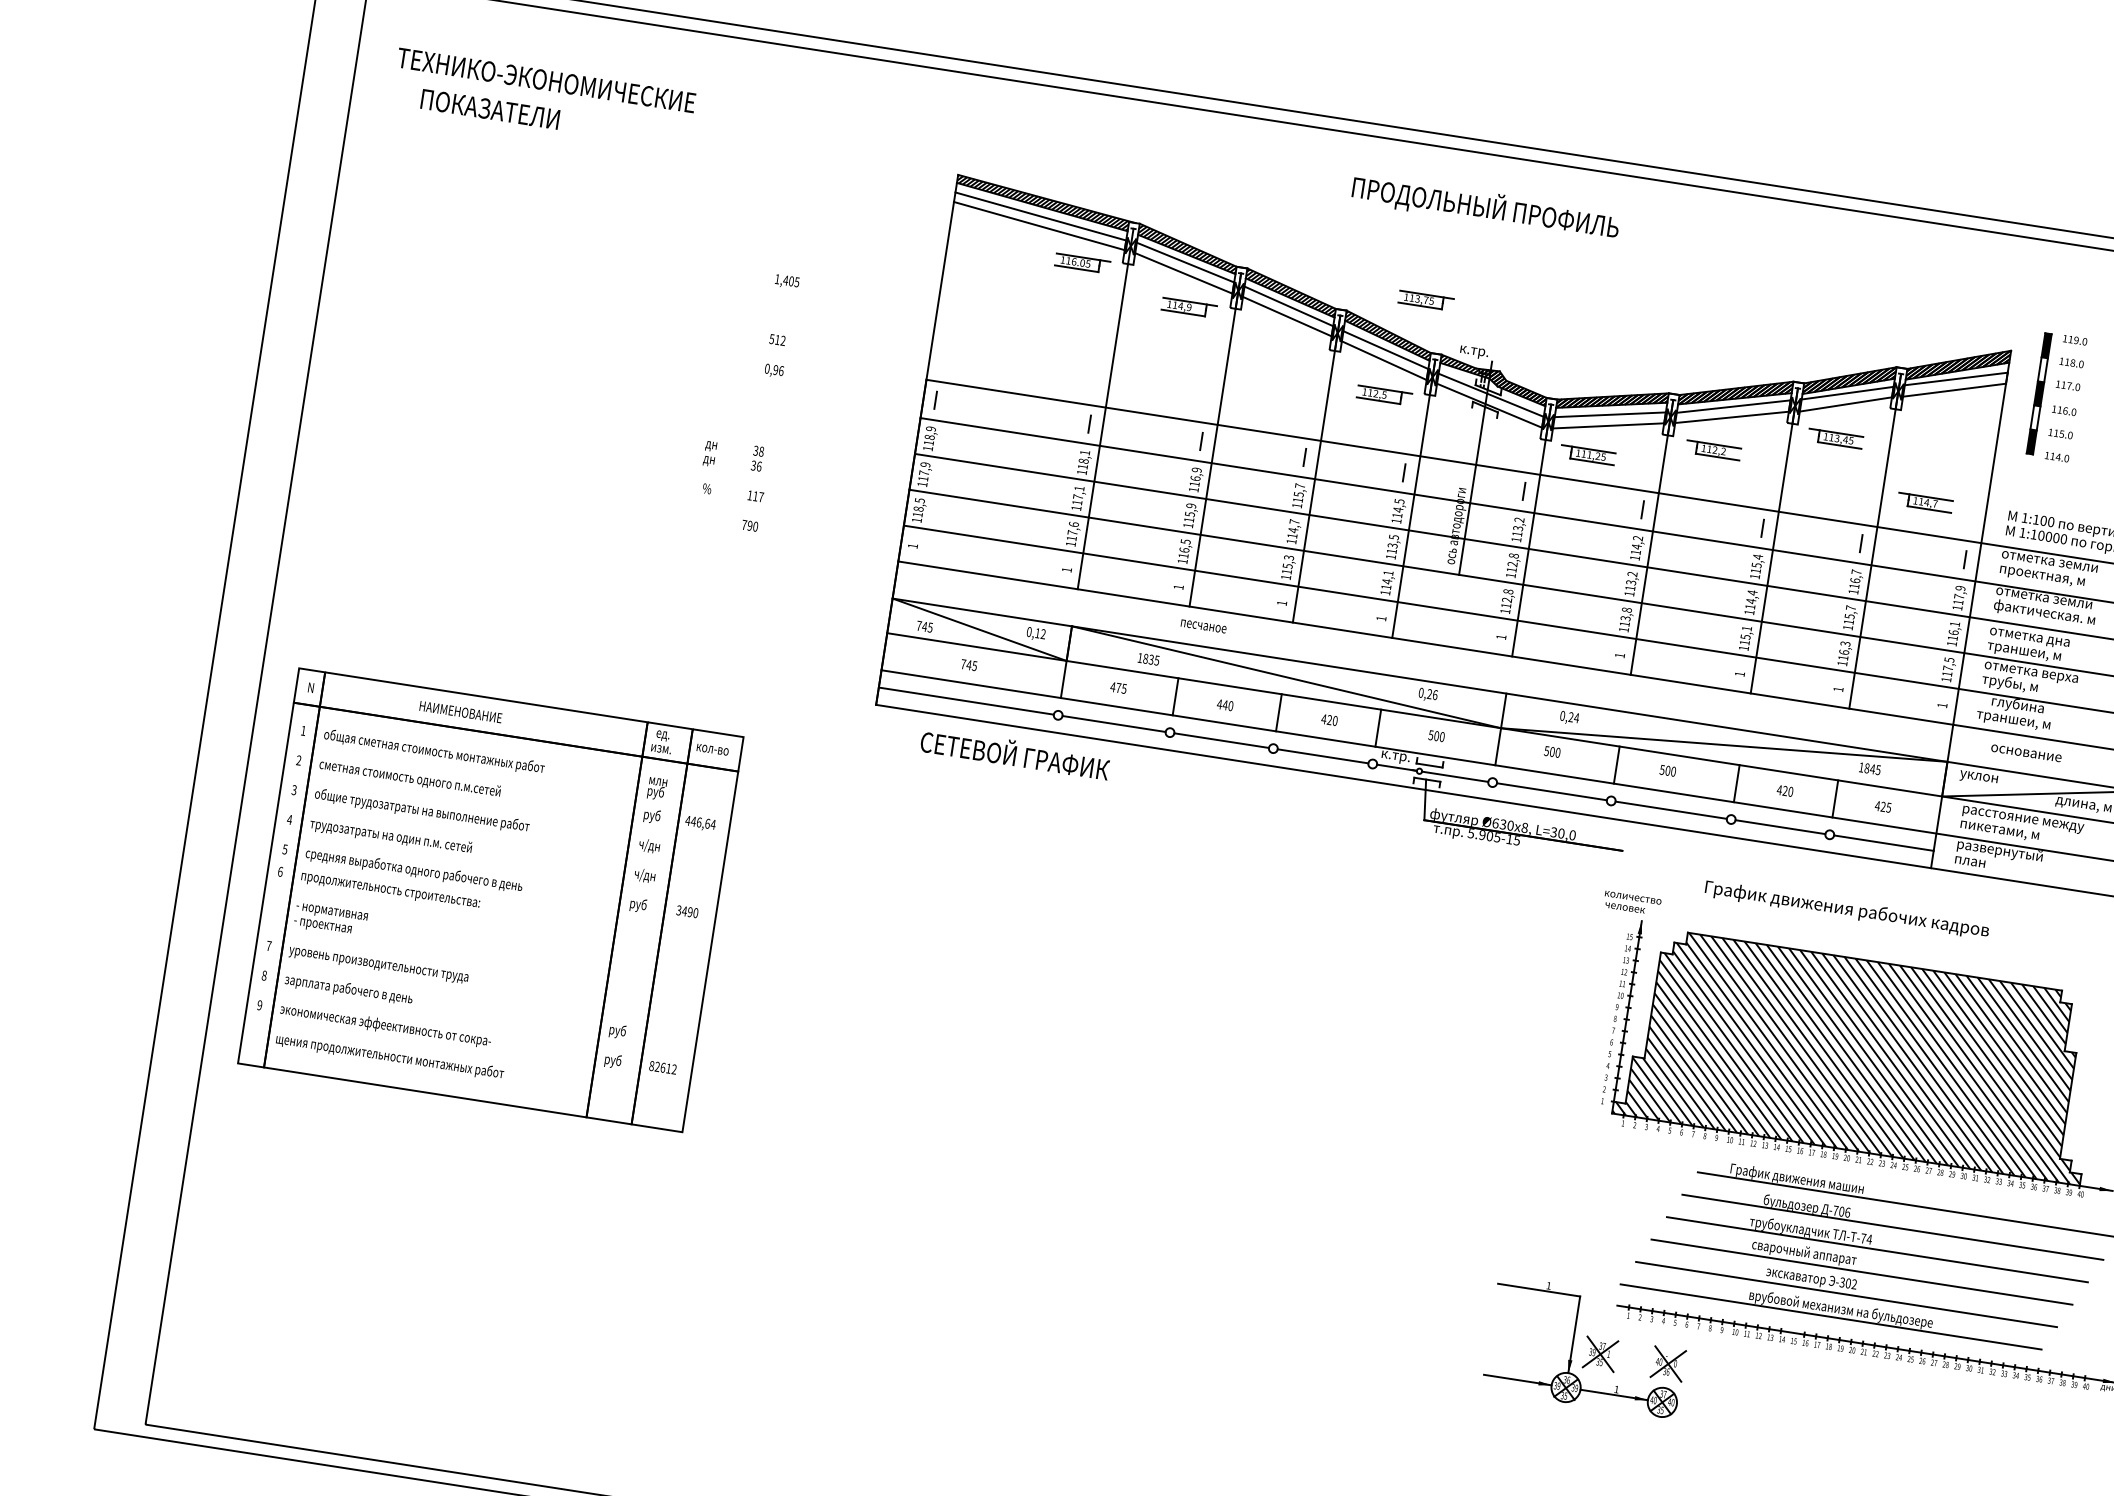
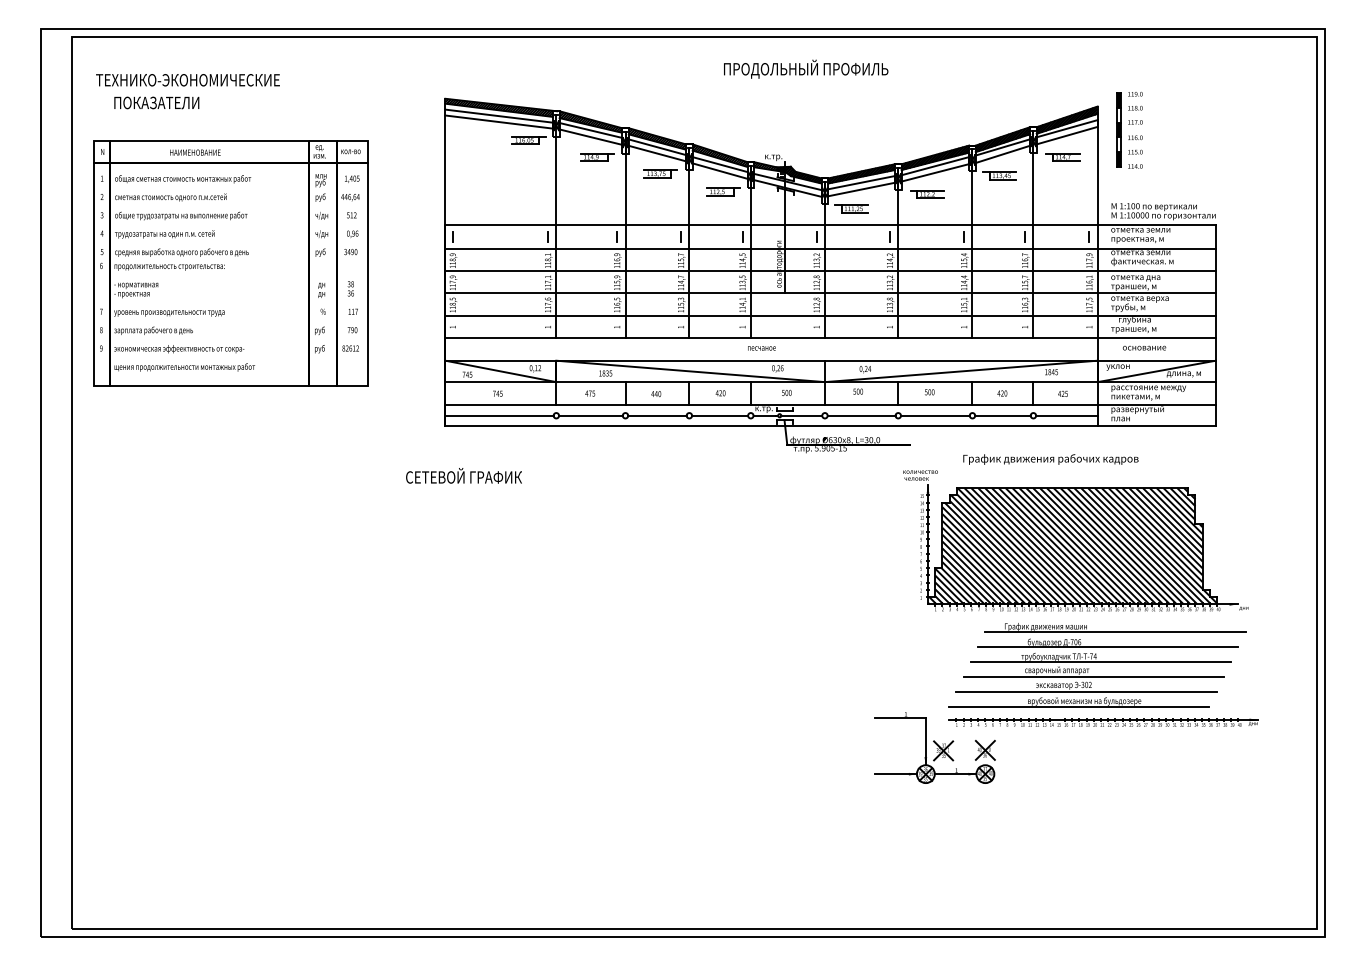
text: (1486, 206) -> (806, 68), moved
part: (1425, 299) -> (660, 173), moved
part: (1924, 502) -> (1062, 157), moved
text: (1203, 626) -> (761, 348), moved
text: (1014, 752) -> (463, 475), moved
part: (489, 900) -> (230, 263), moved

